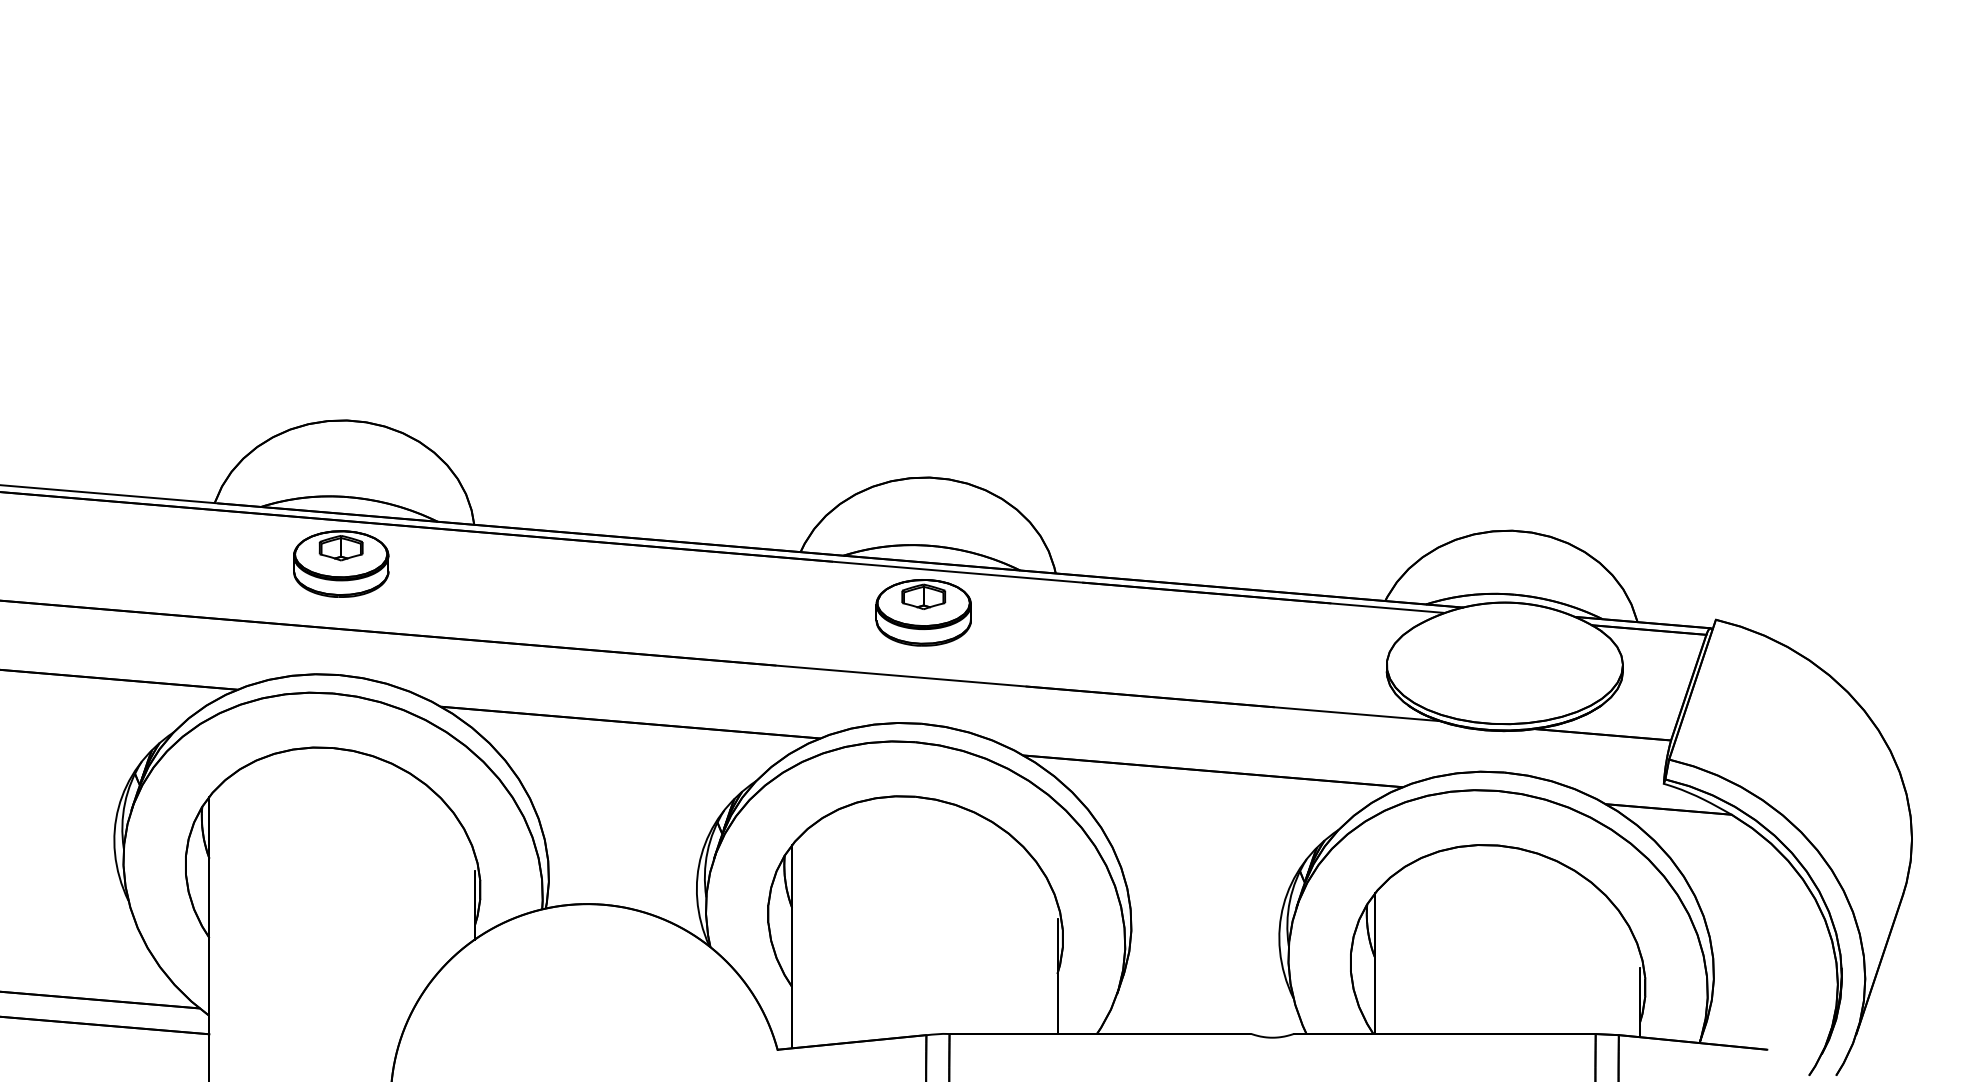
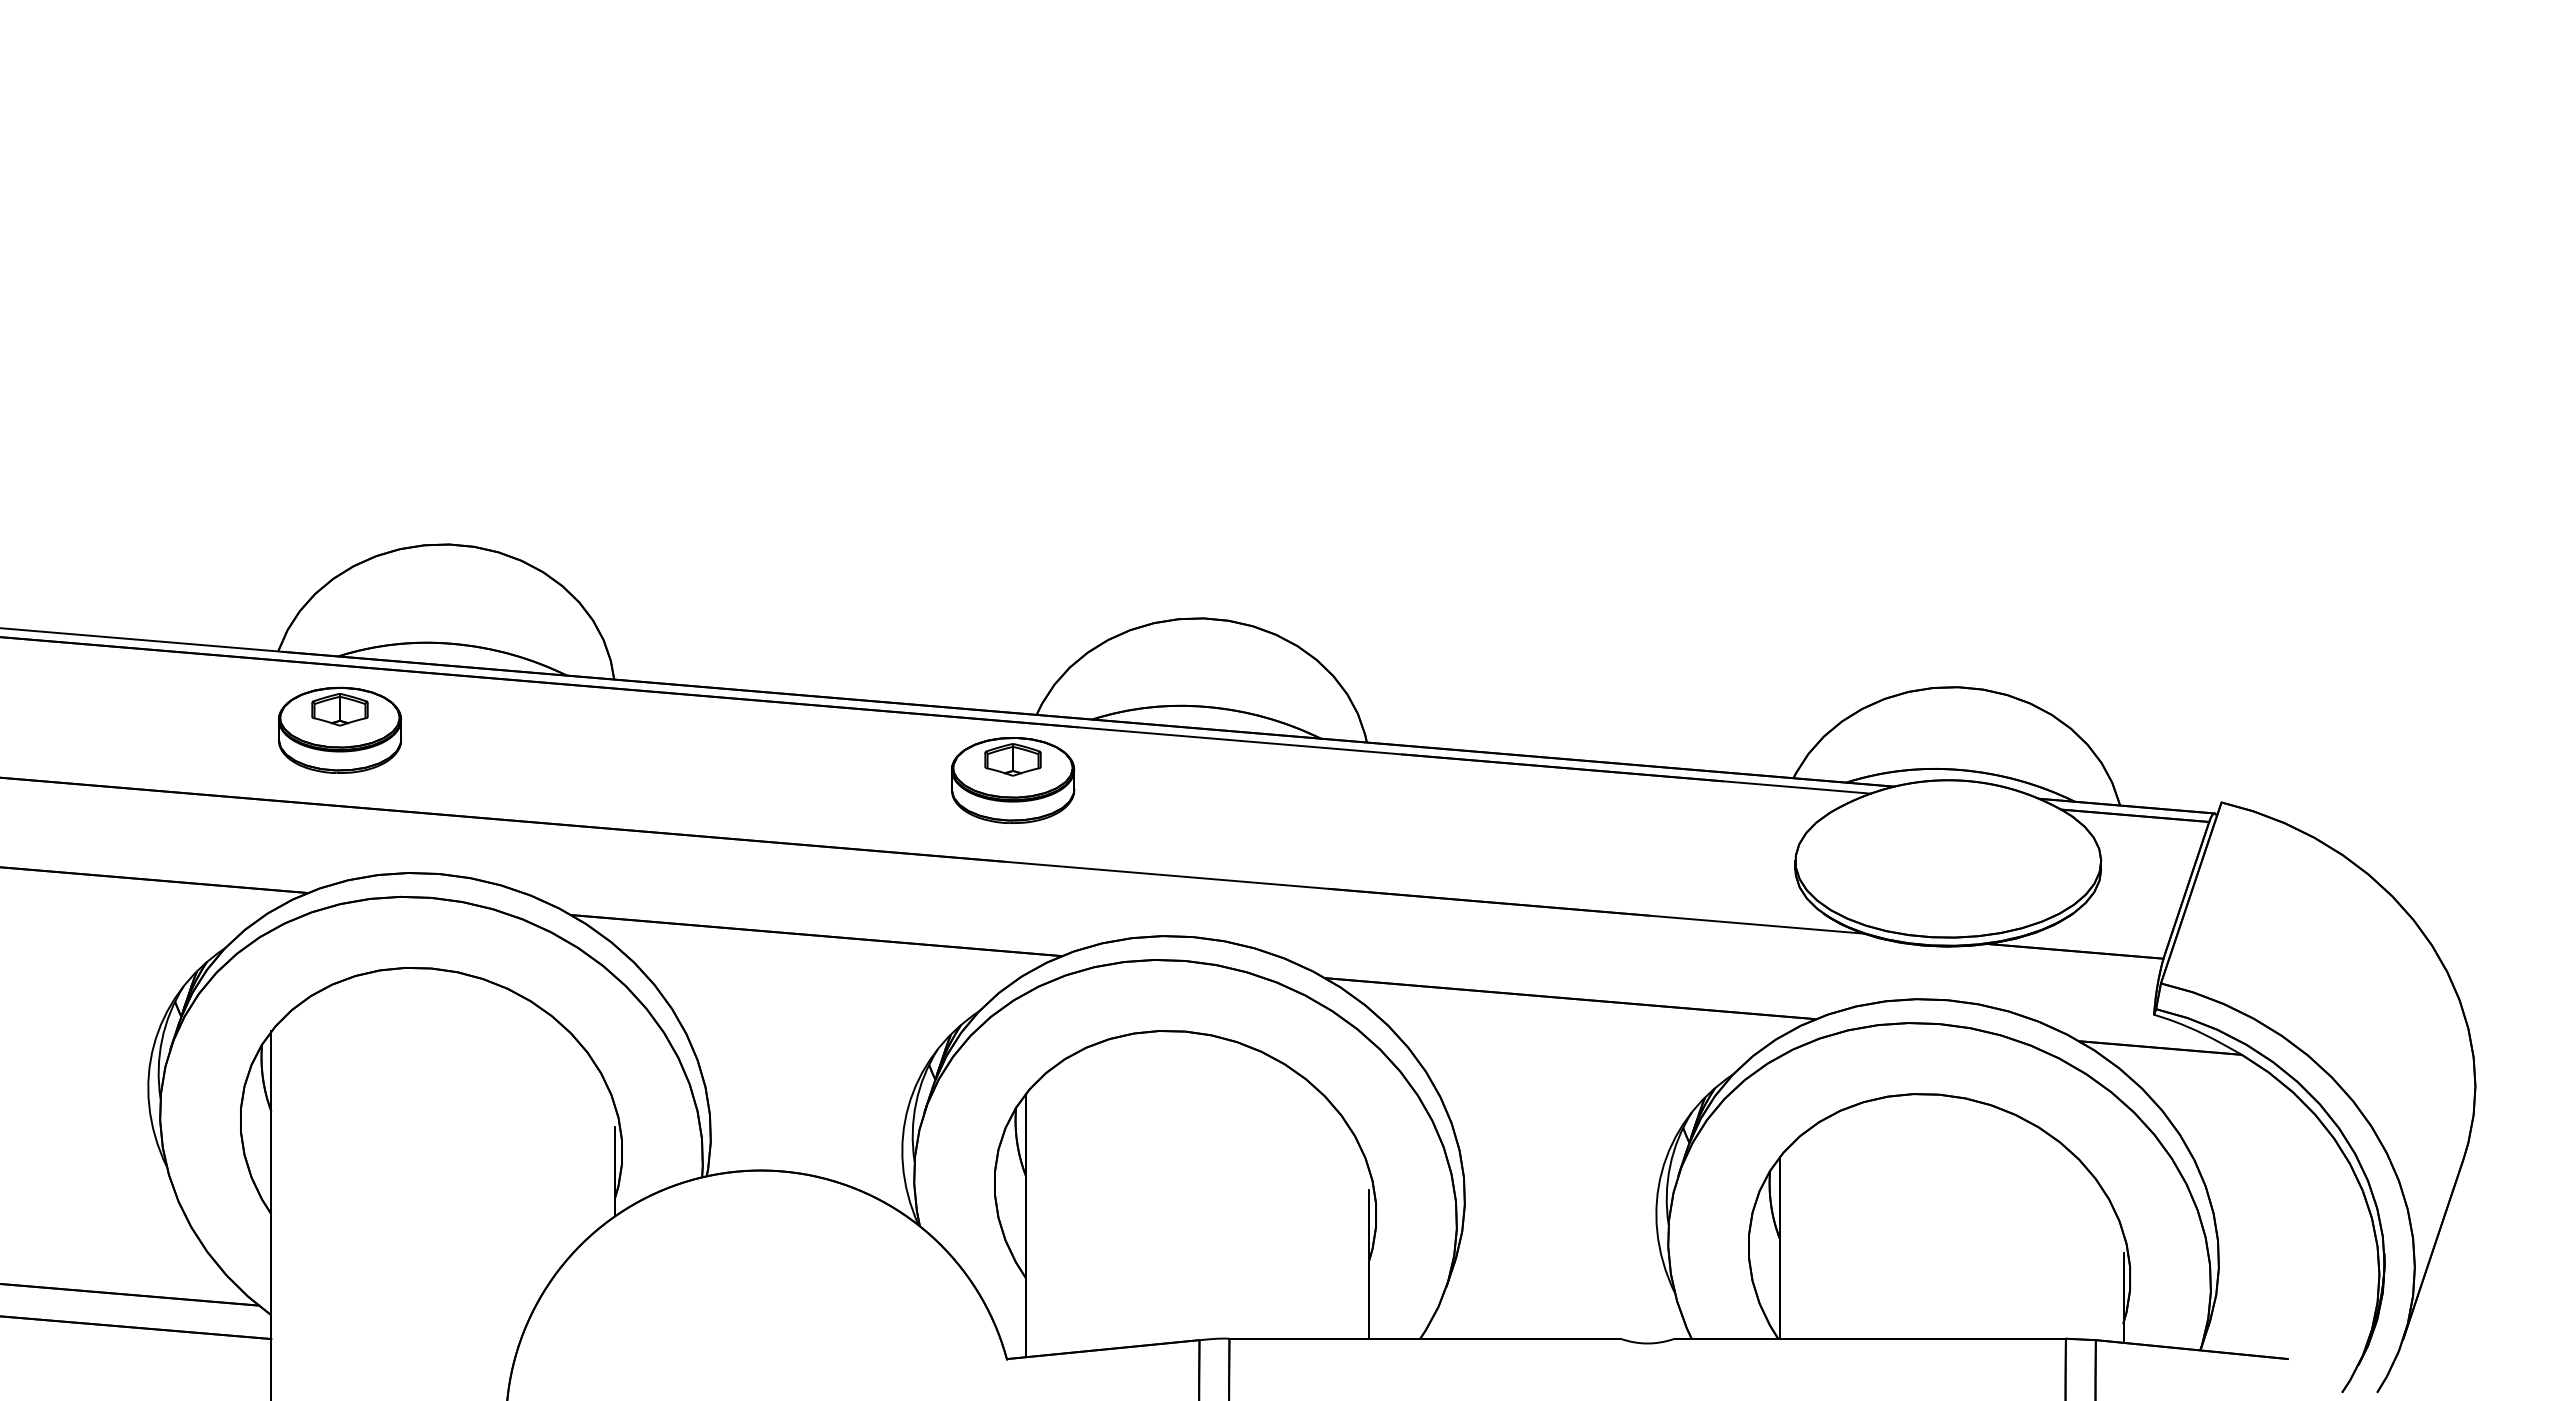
part: (341, 563) -> (340, 729), moved
part: (924, 612) -> (1013, 780), moved

